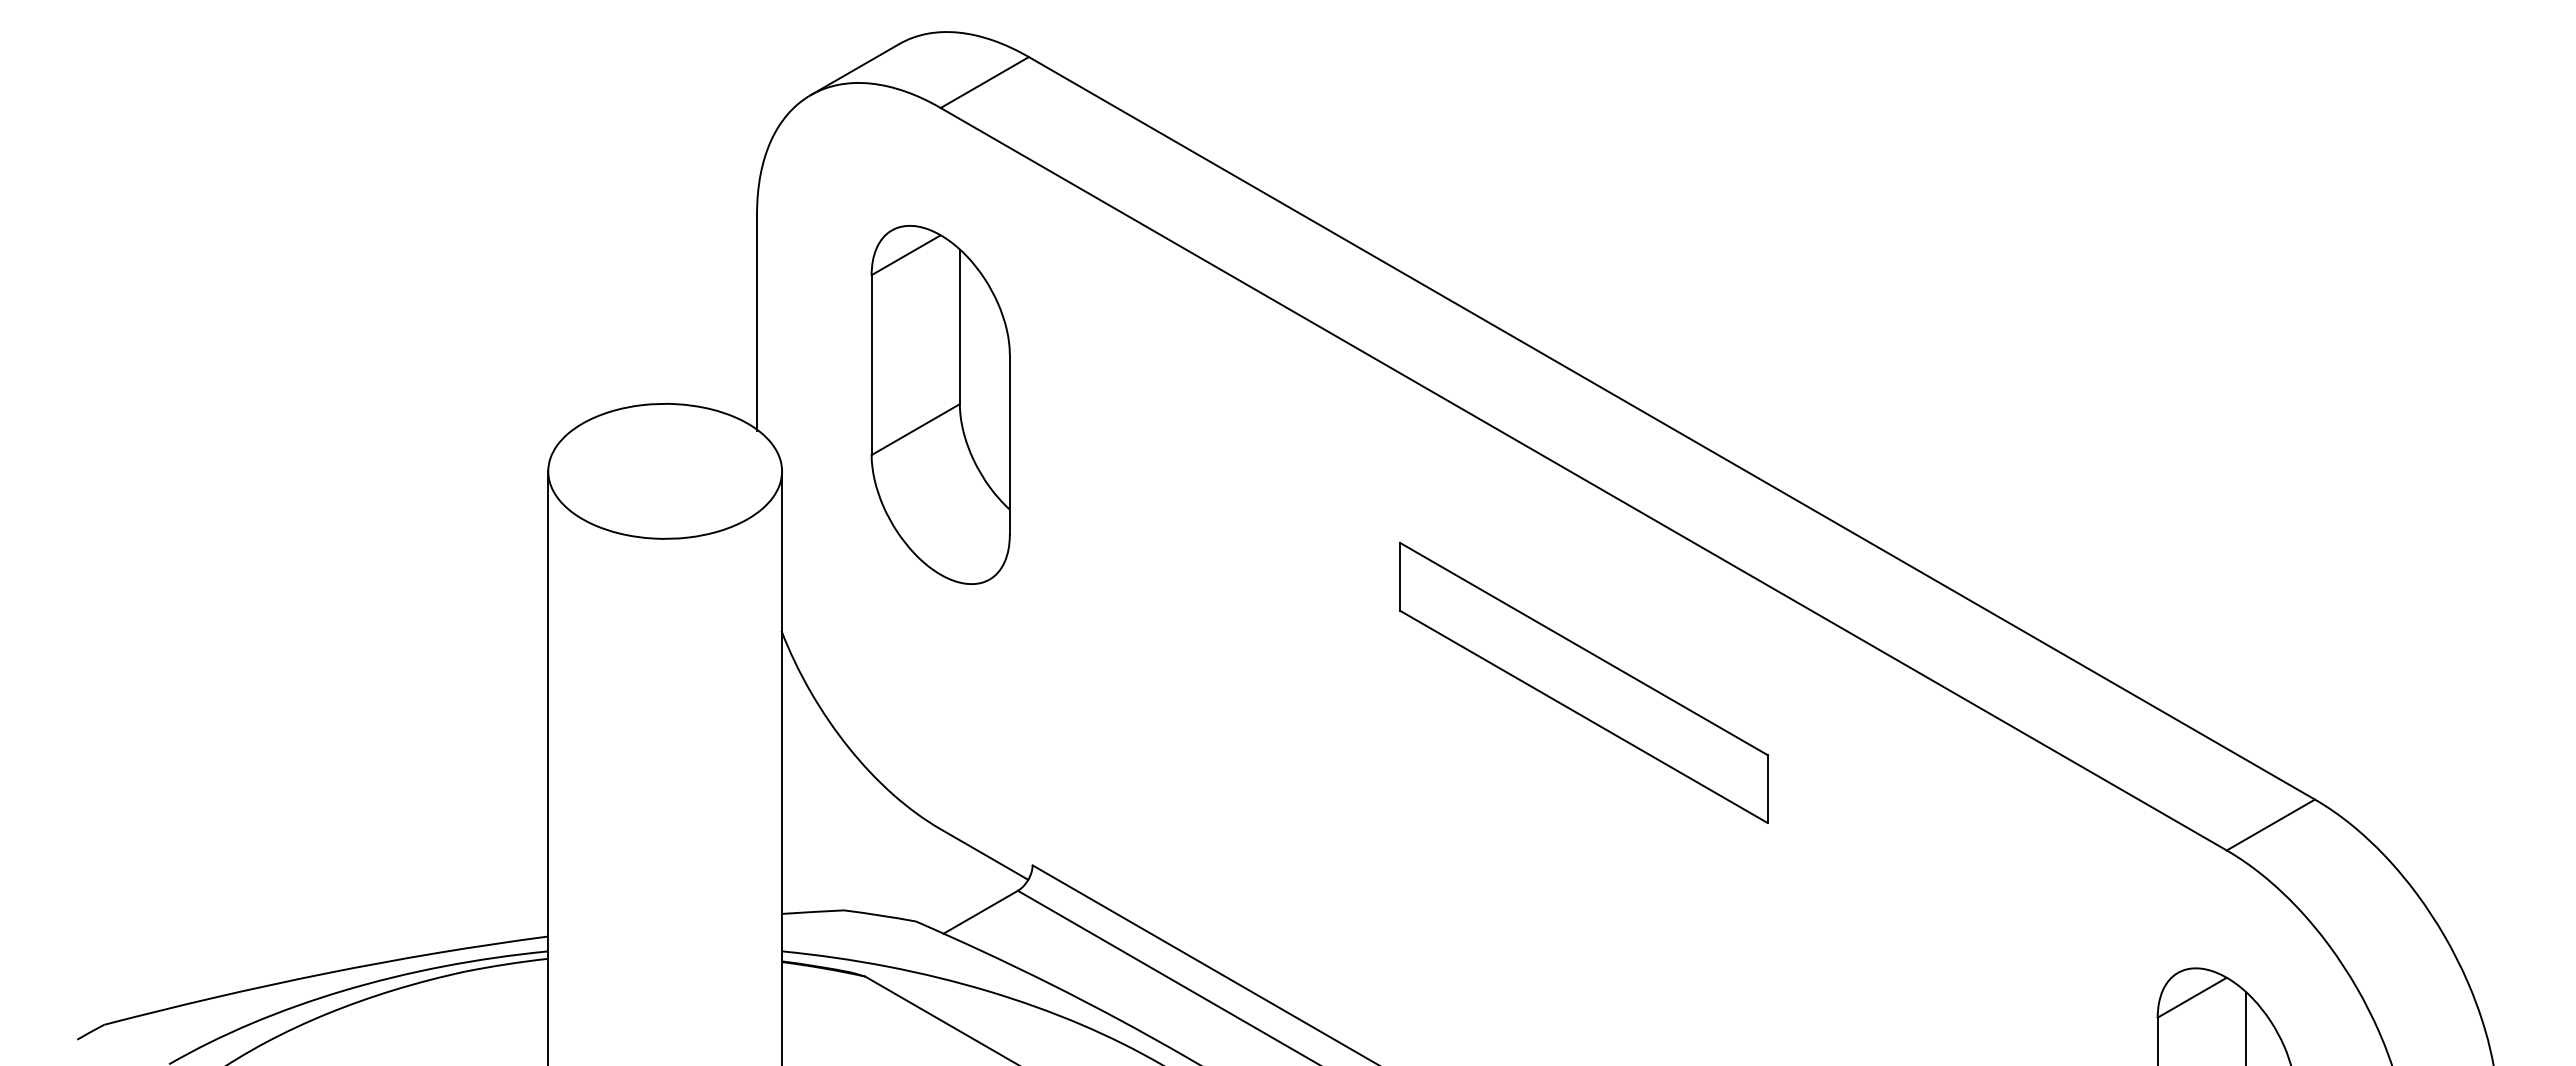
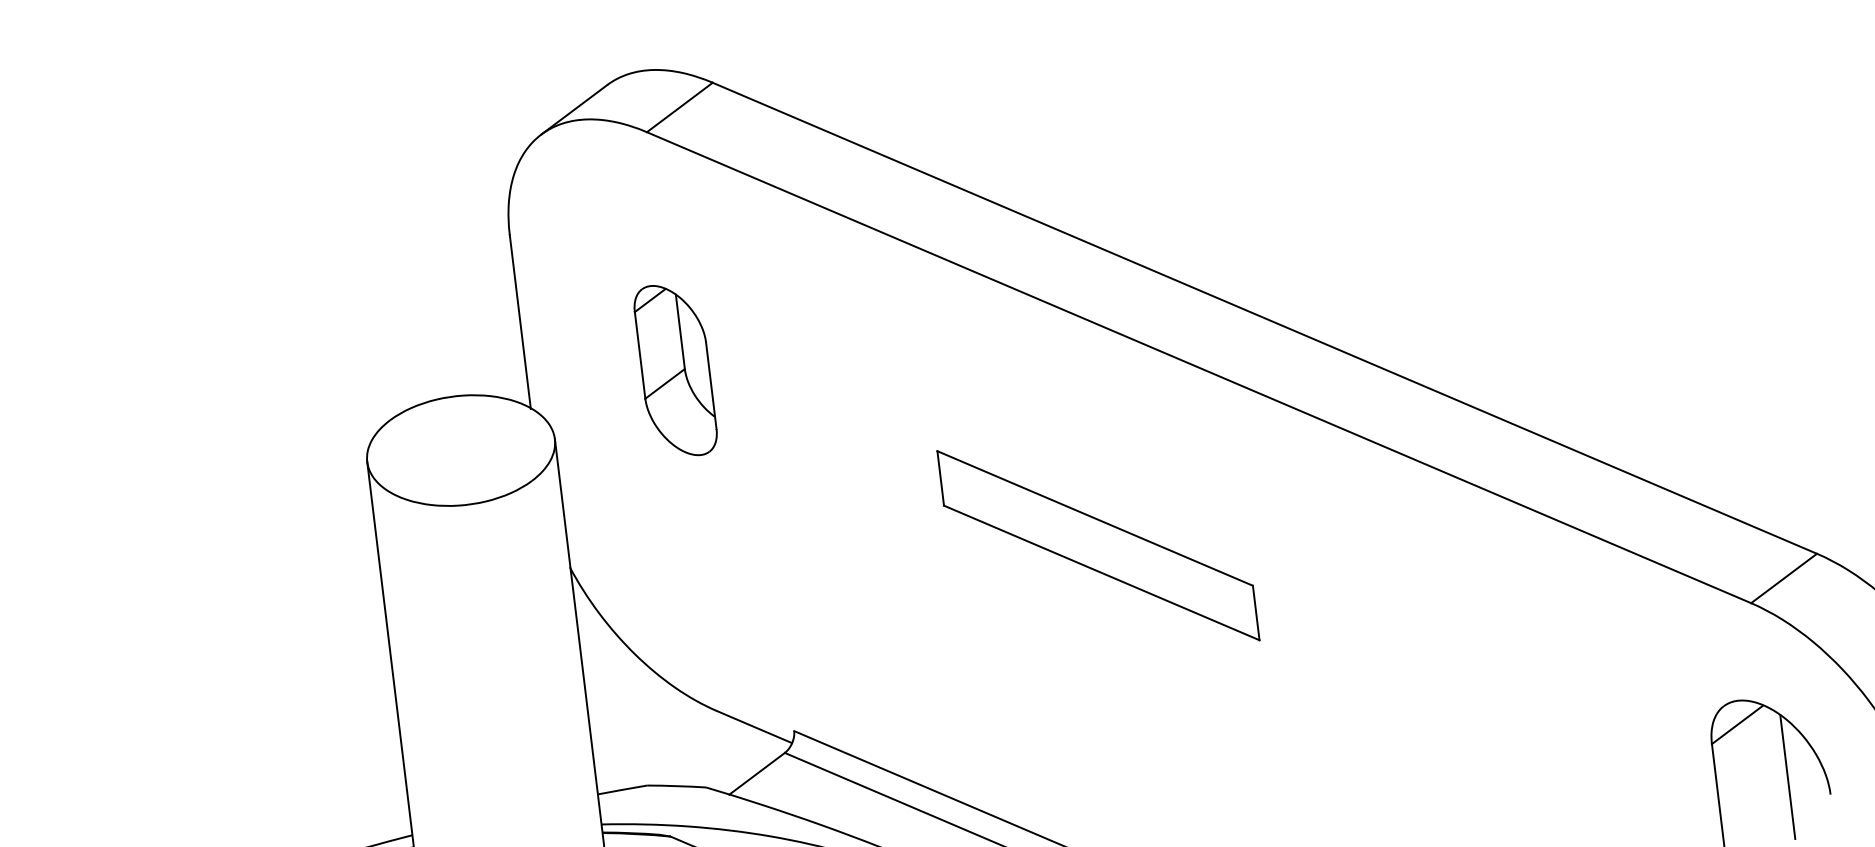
part: (940, 404) -> (675, 370), size x0.6
part: (1583, 682) -> (1098, 545), moved

